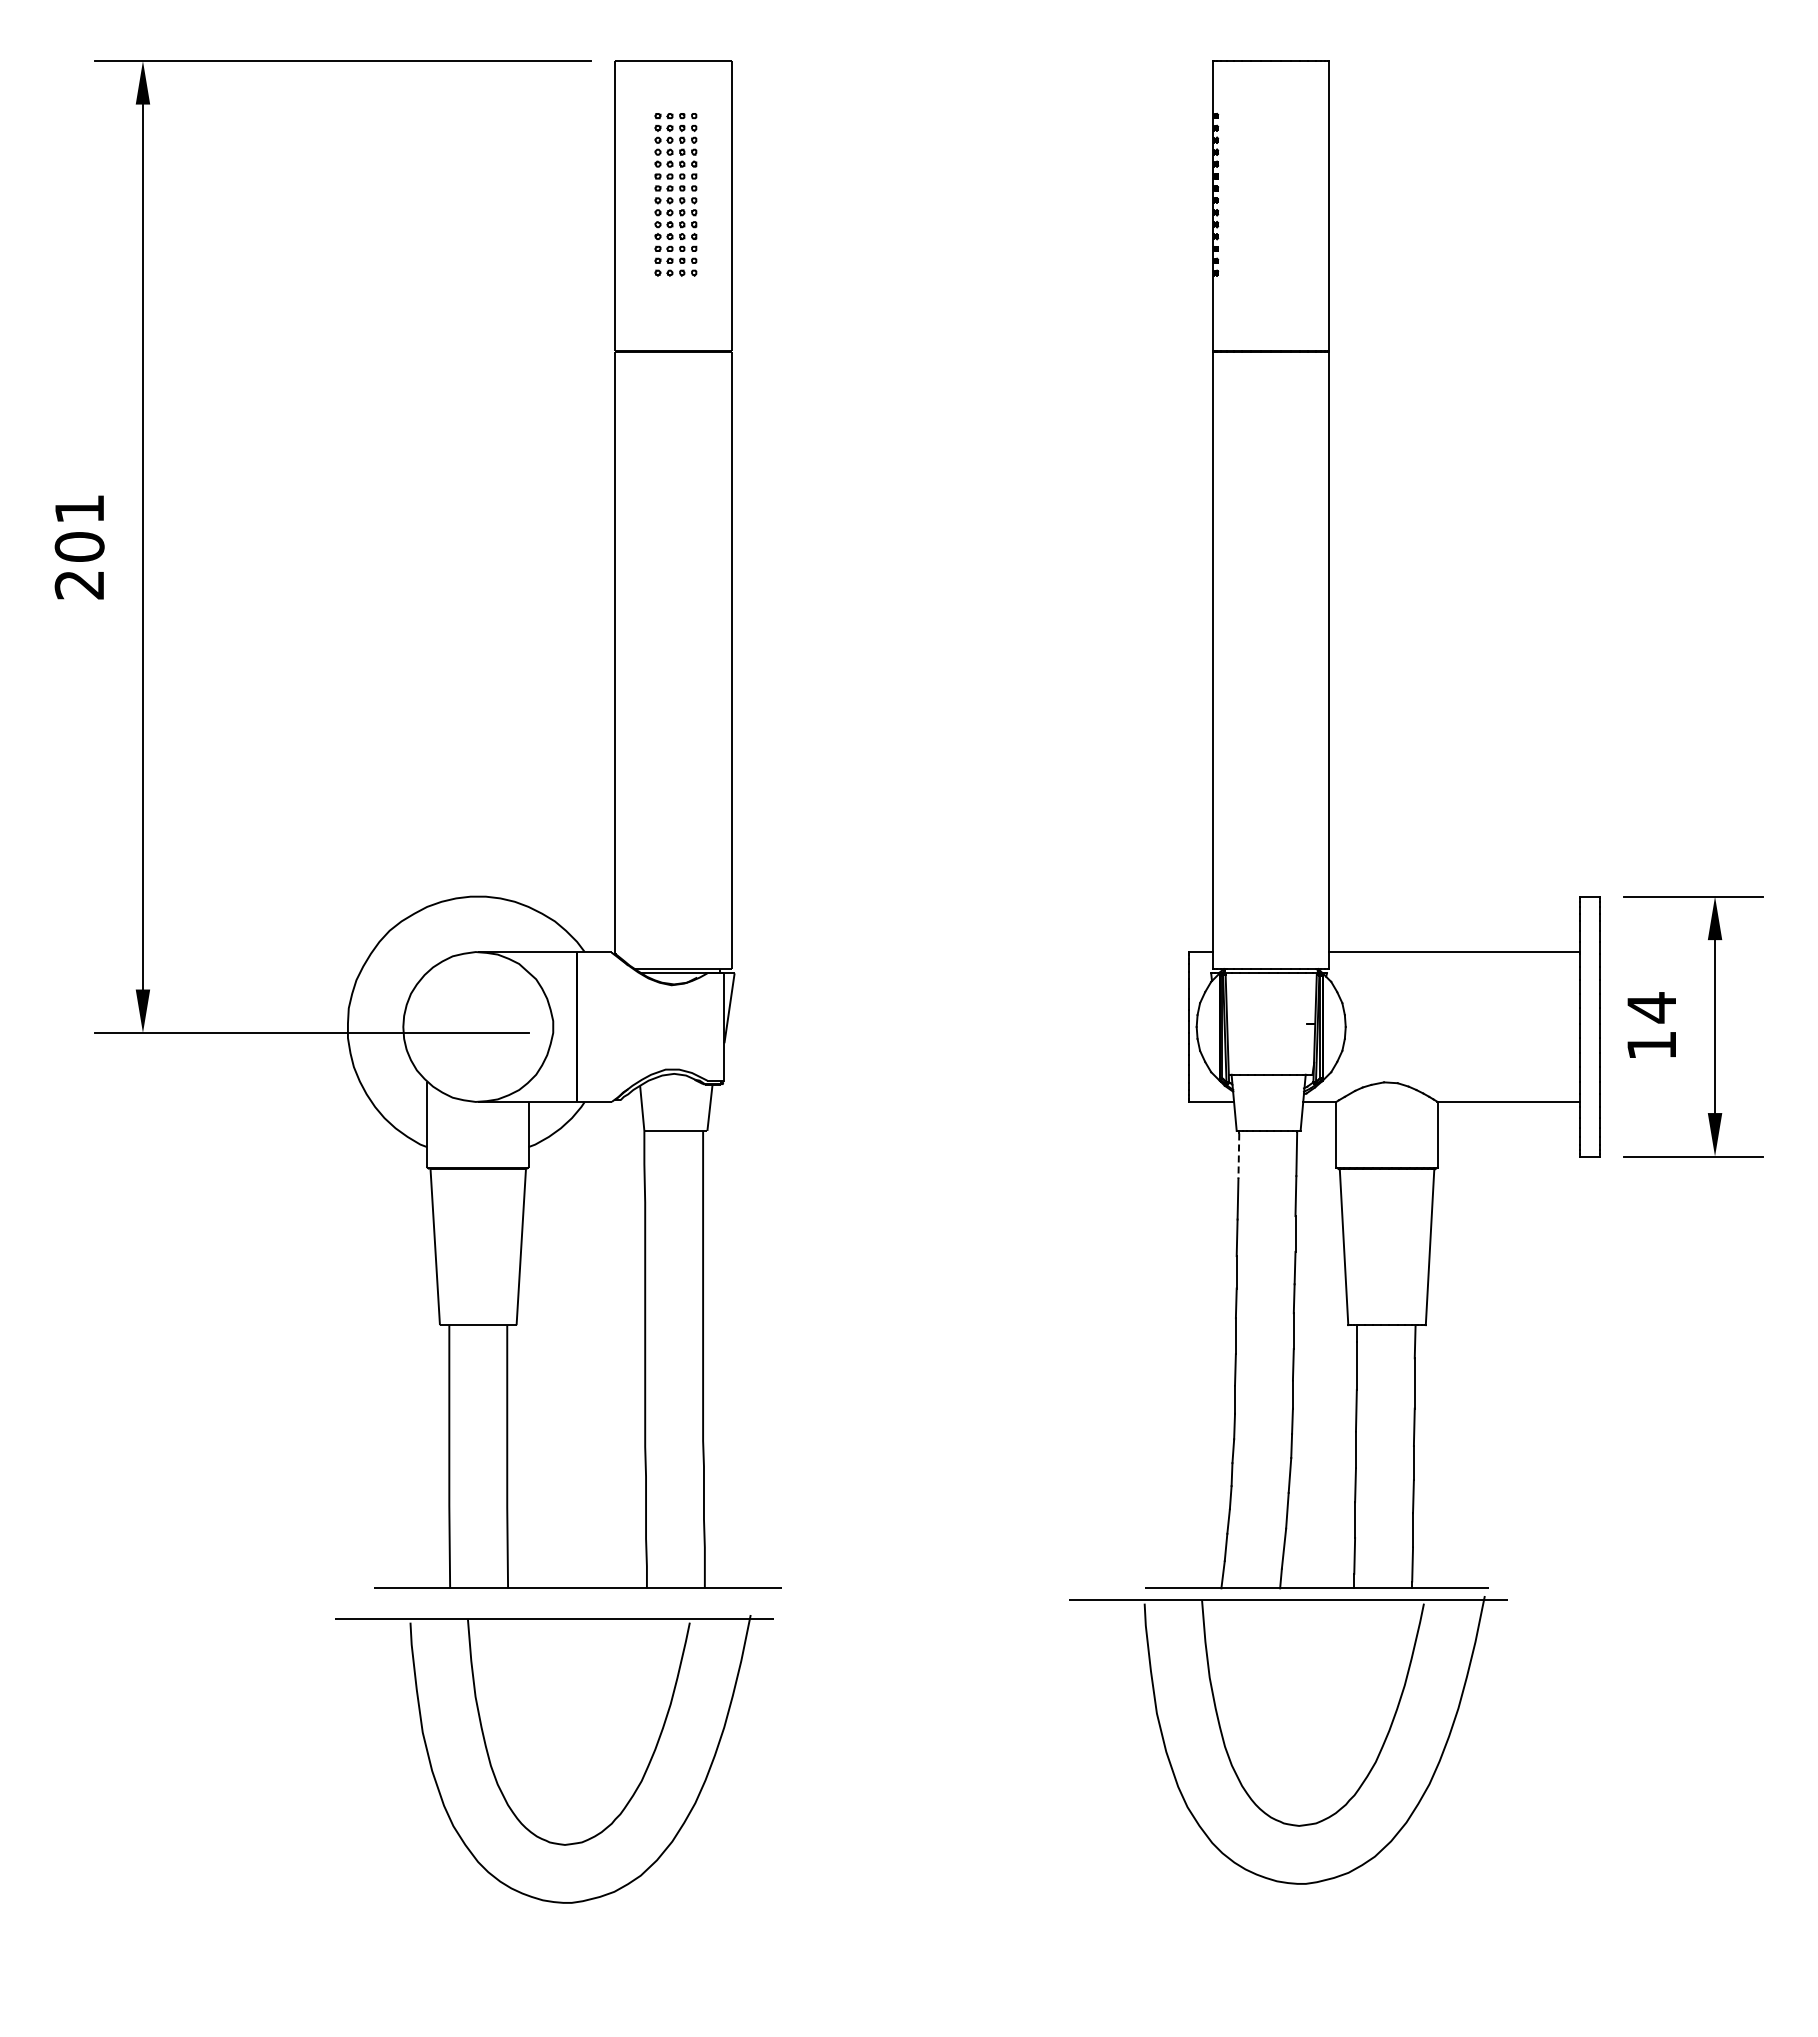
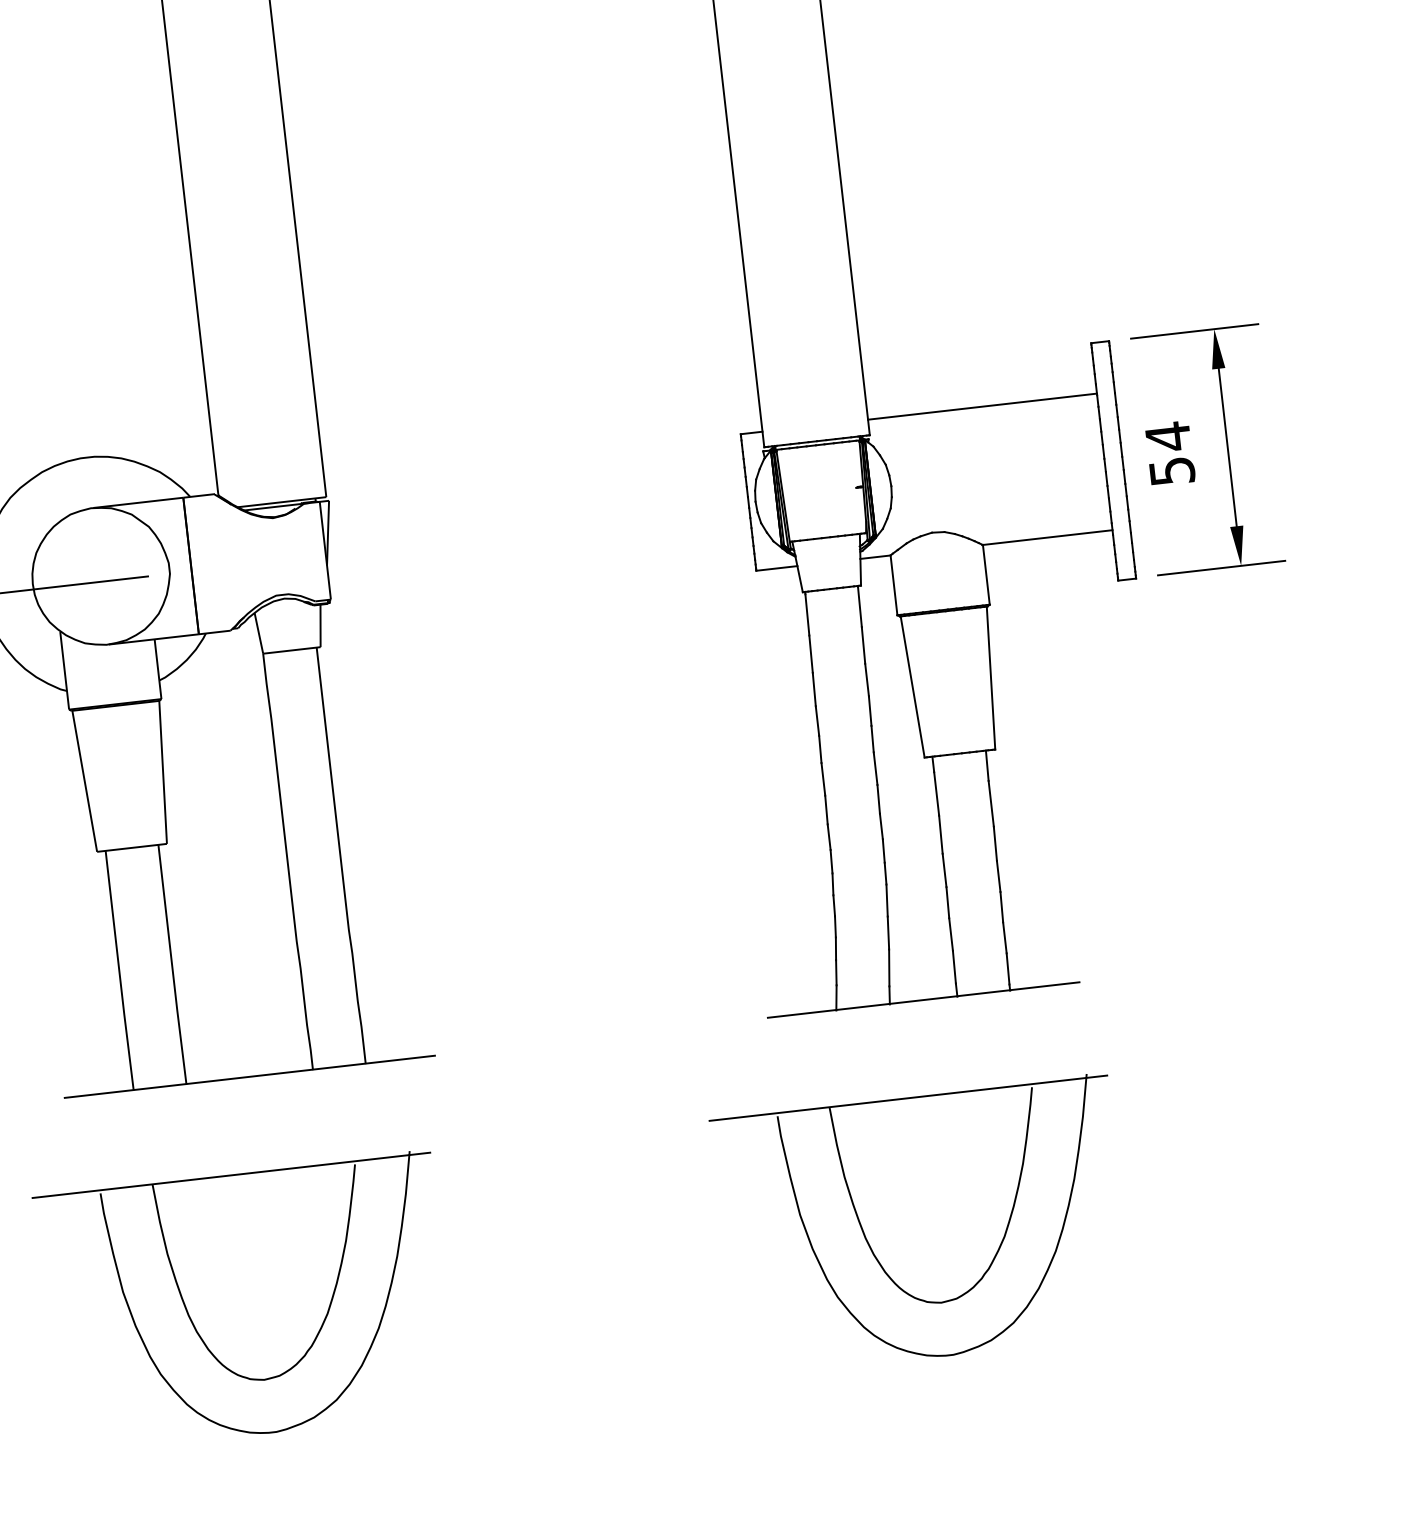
text: (1651, 1045) -> (1171, 471), 14 -> 54
line: (1238, 1156) -> (807, 615), dashed -> solid
part: (1232, 1763) -> (874, 1252), moved
part: (496, 1777) -> (194, 1325), moved

